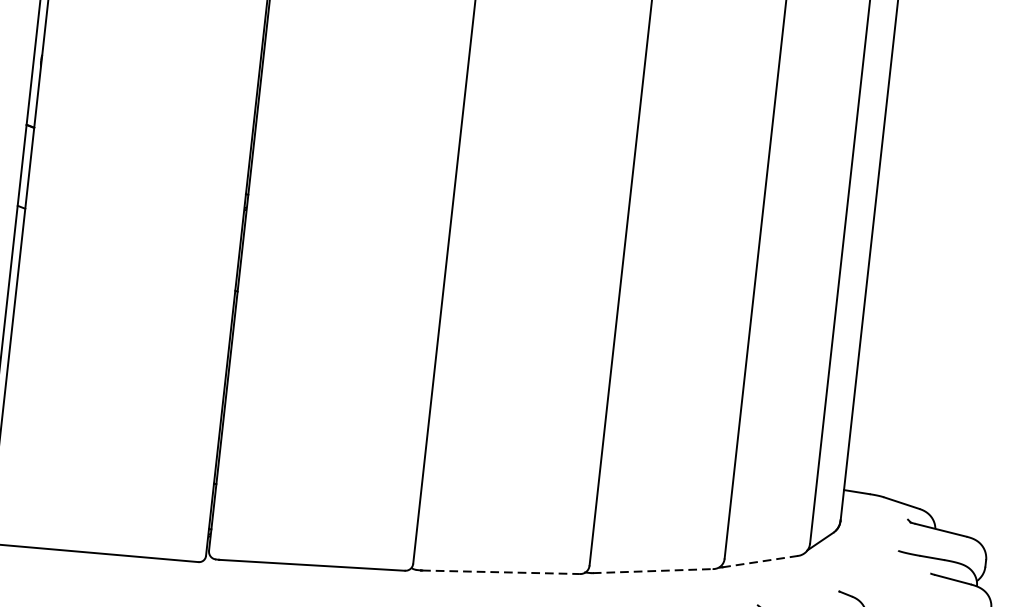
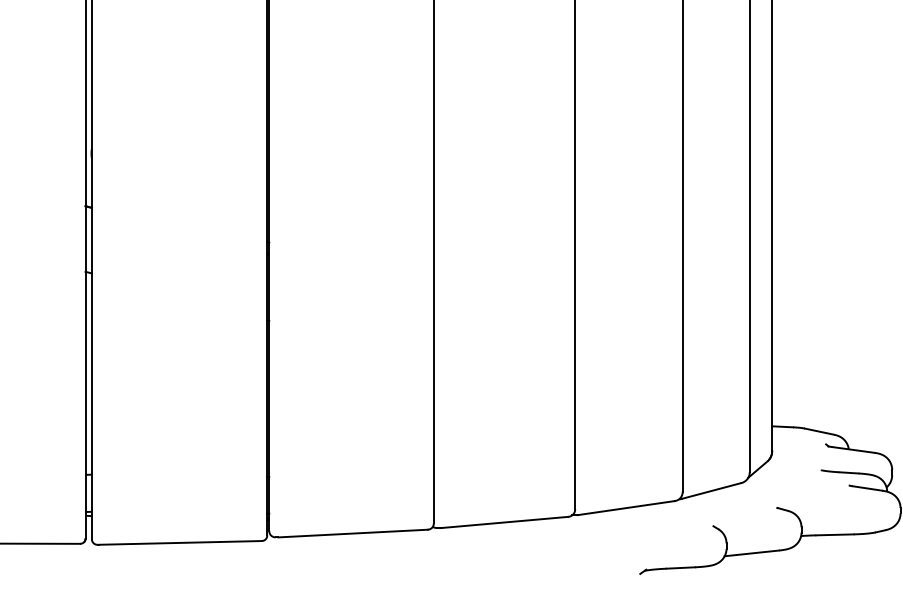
line: (760, 562) -> (711, 491), dashed -> solid
line: (653, 571) -> (626, 508), dashed -> solid
line: (500, 572) -> (504, 522), dashed -> solid

